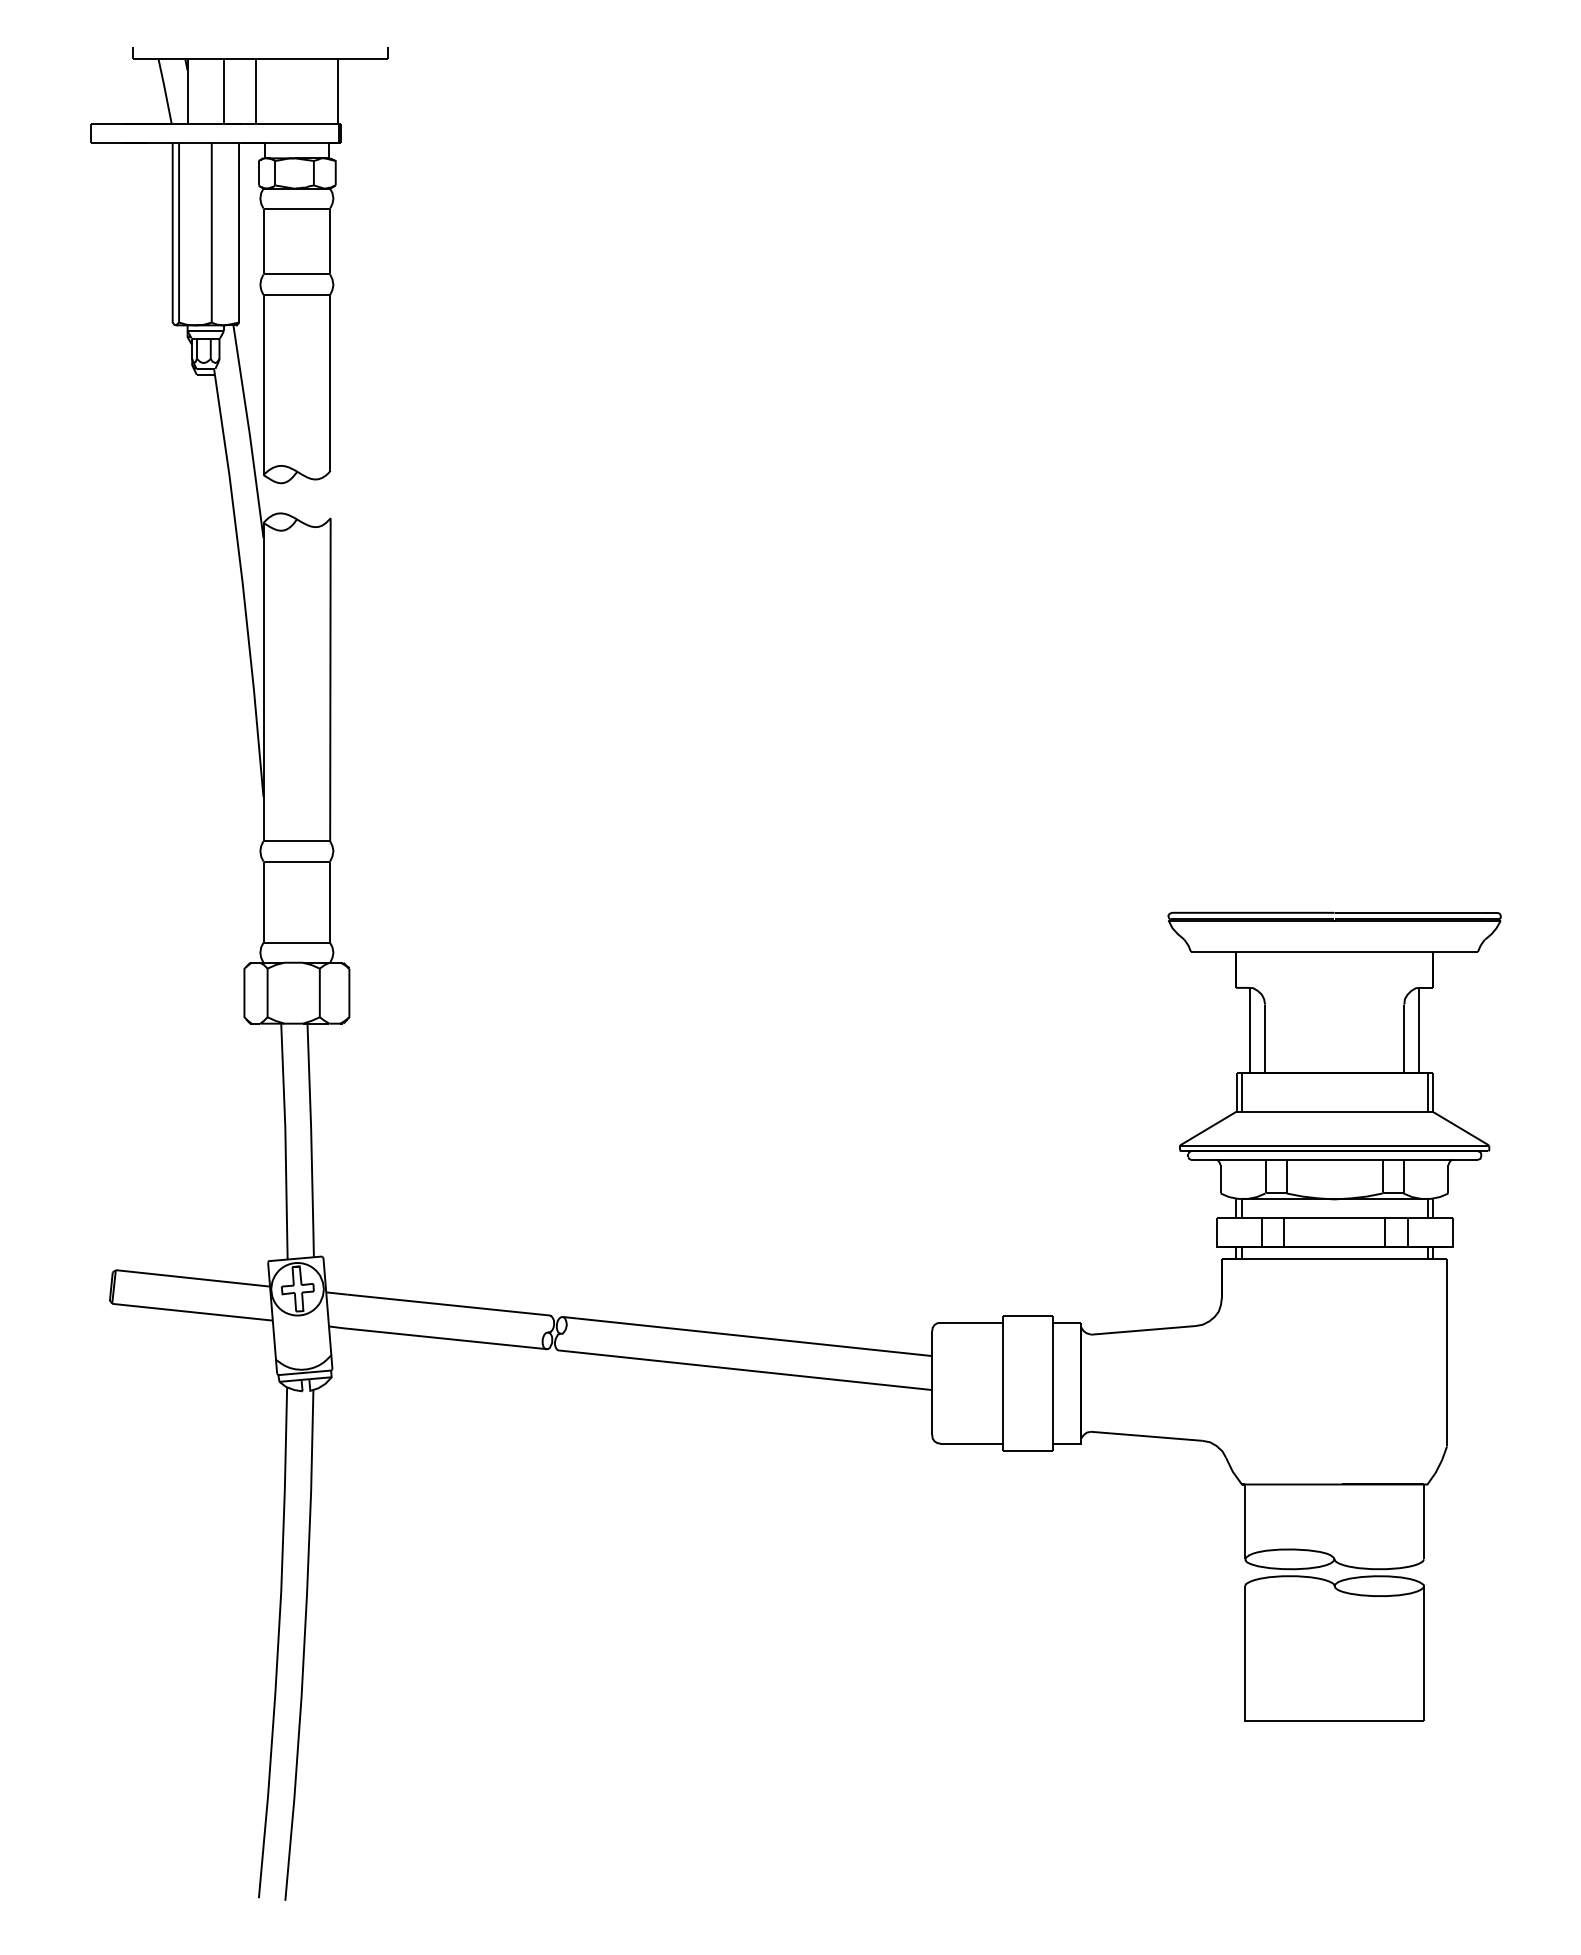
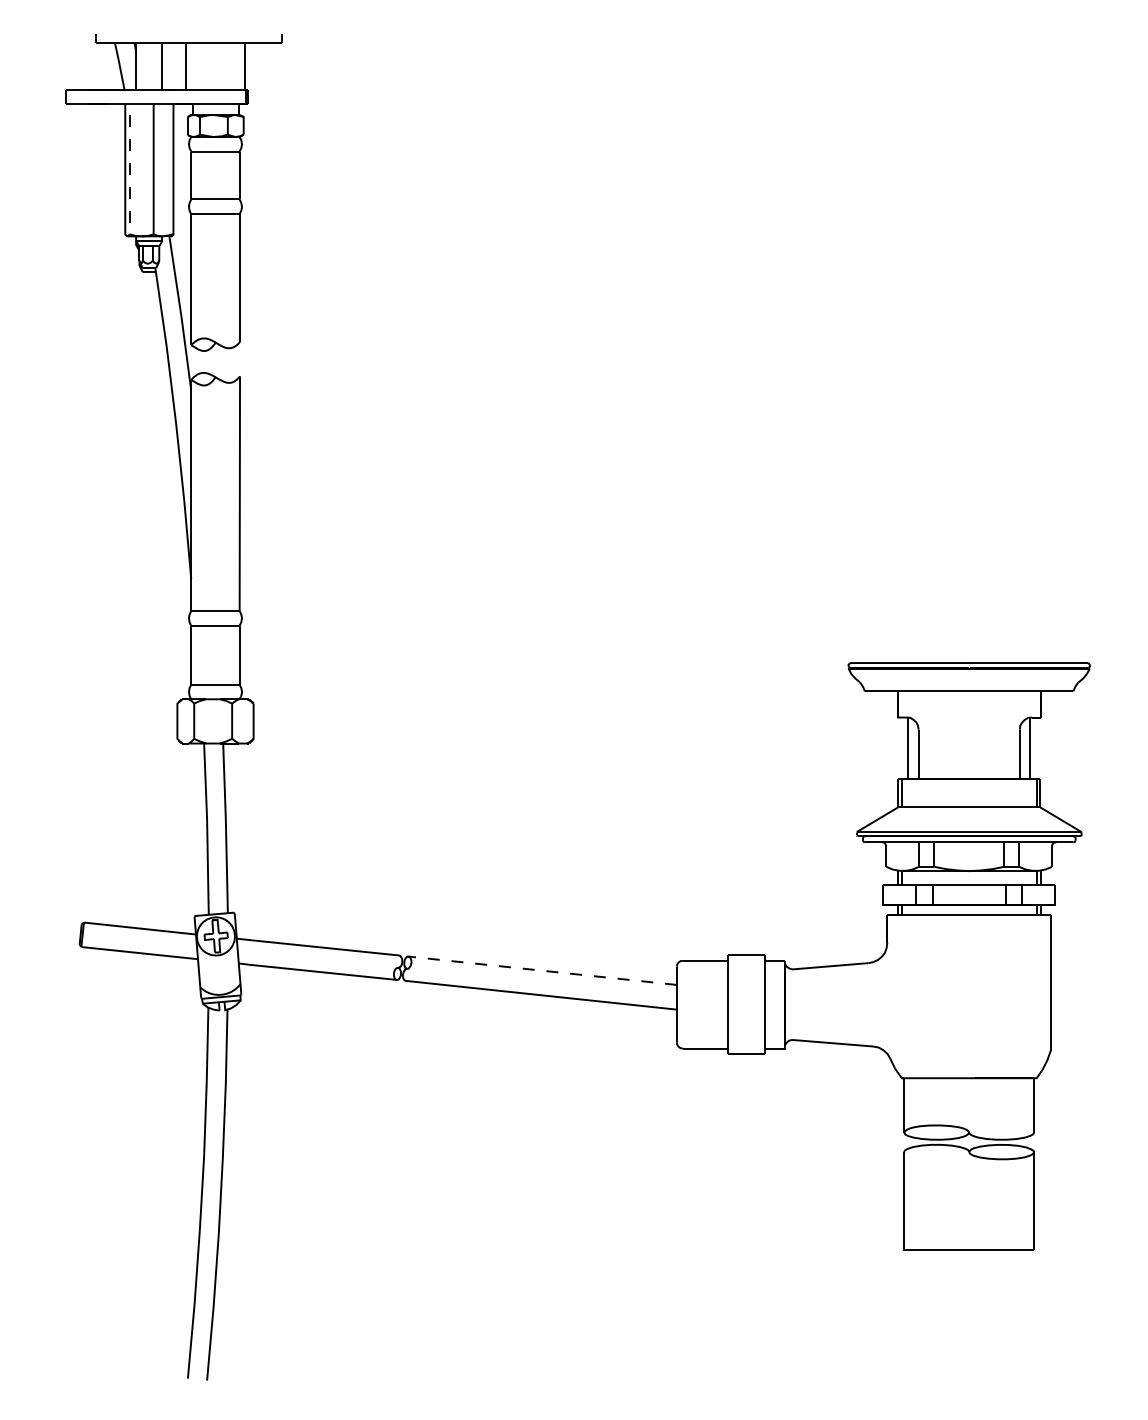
line: (179, 242) -> (130, 176), solid -> dashed
line: (747, 1336) -> (542, 970), solid -> dashed

